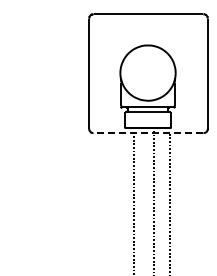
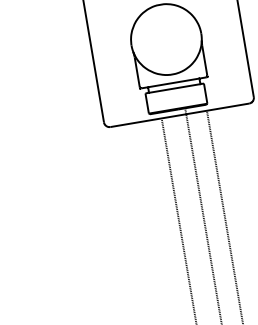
line: (148, 133) -> (179, 115), dashed -> solid

